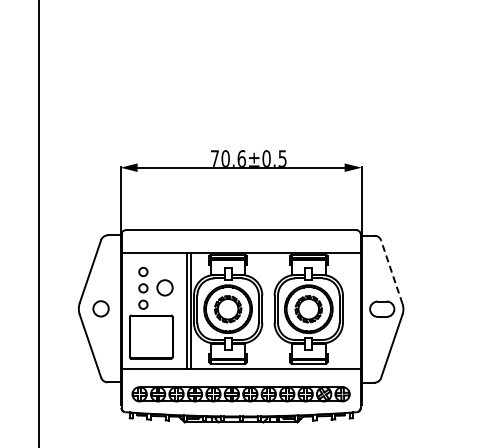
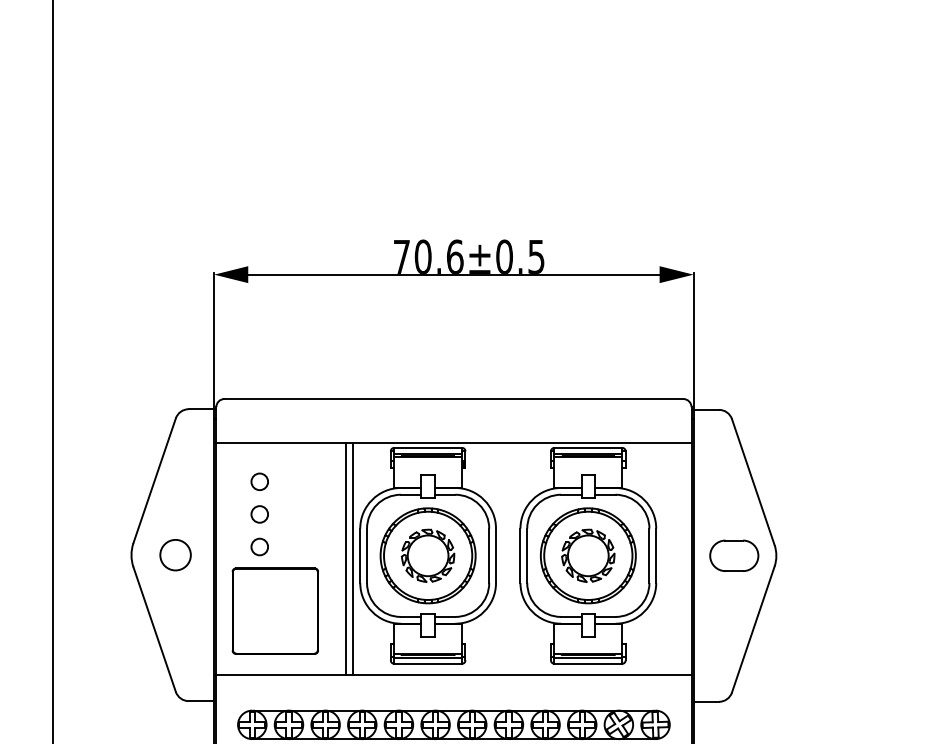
line: (391, 271) -> (752, 480), dashed -> solid
circle: (164, 287) -> (301, 512), removed

